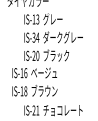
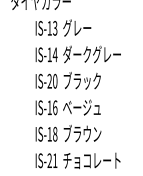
text: (33, 37) -> (48, 54), IS-34 -> IS-14
text: (34, 81) -> (67, 120), moved

